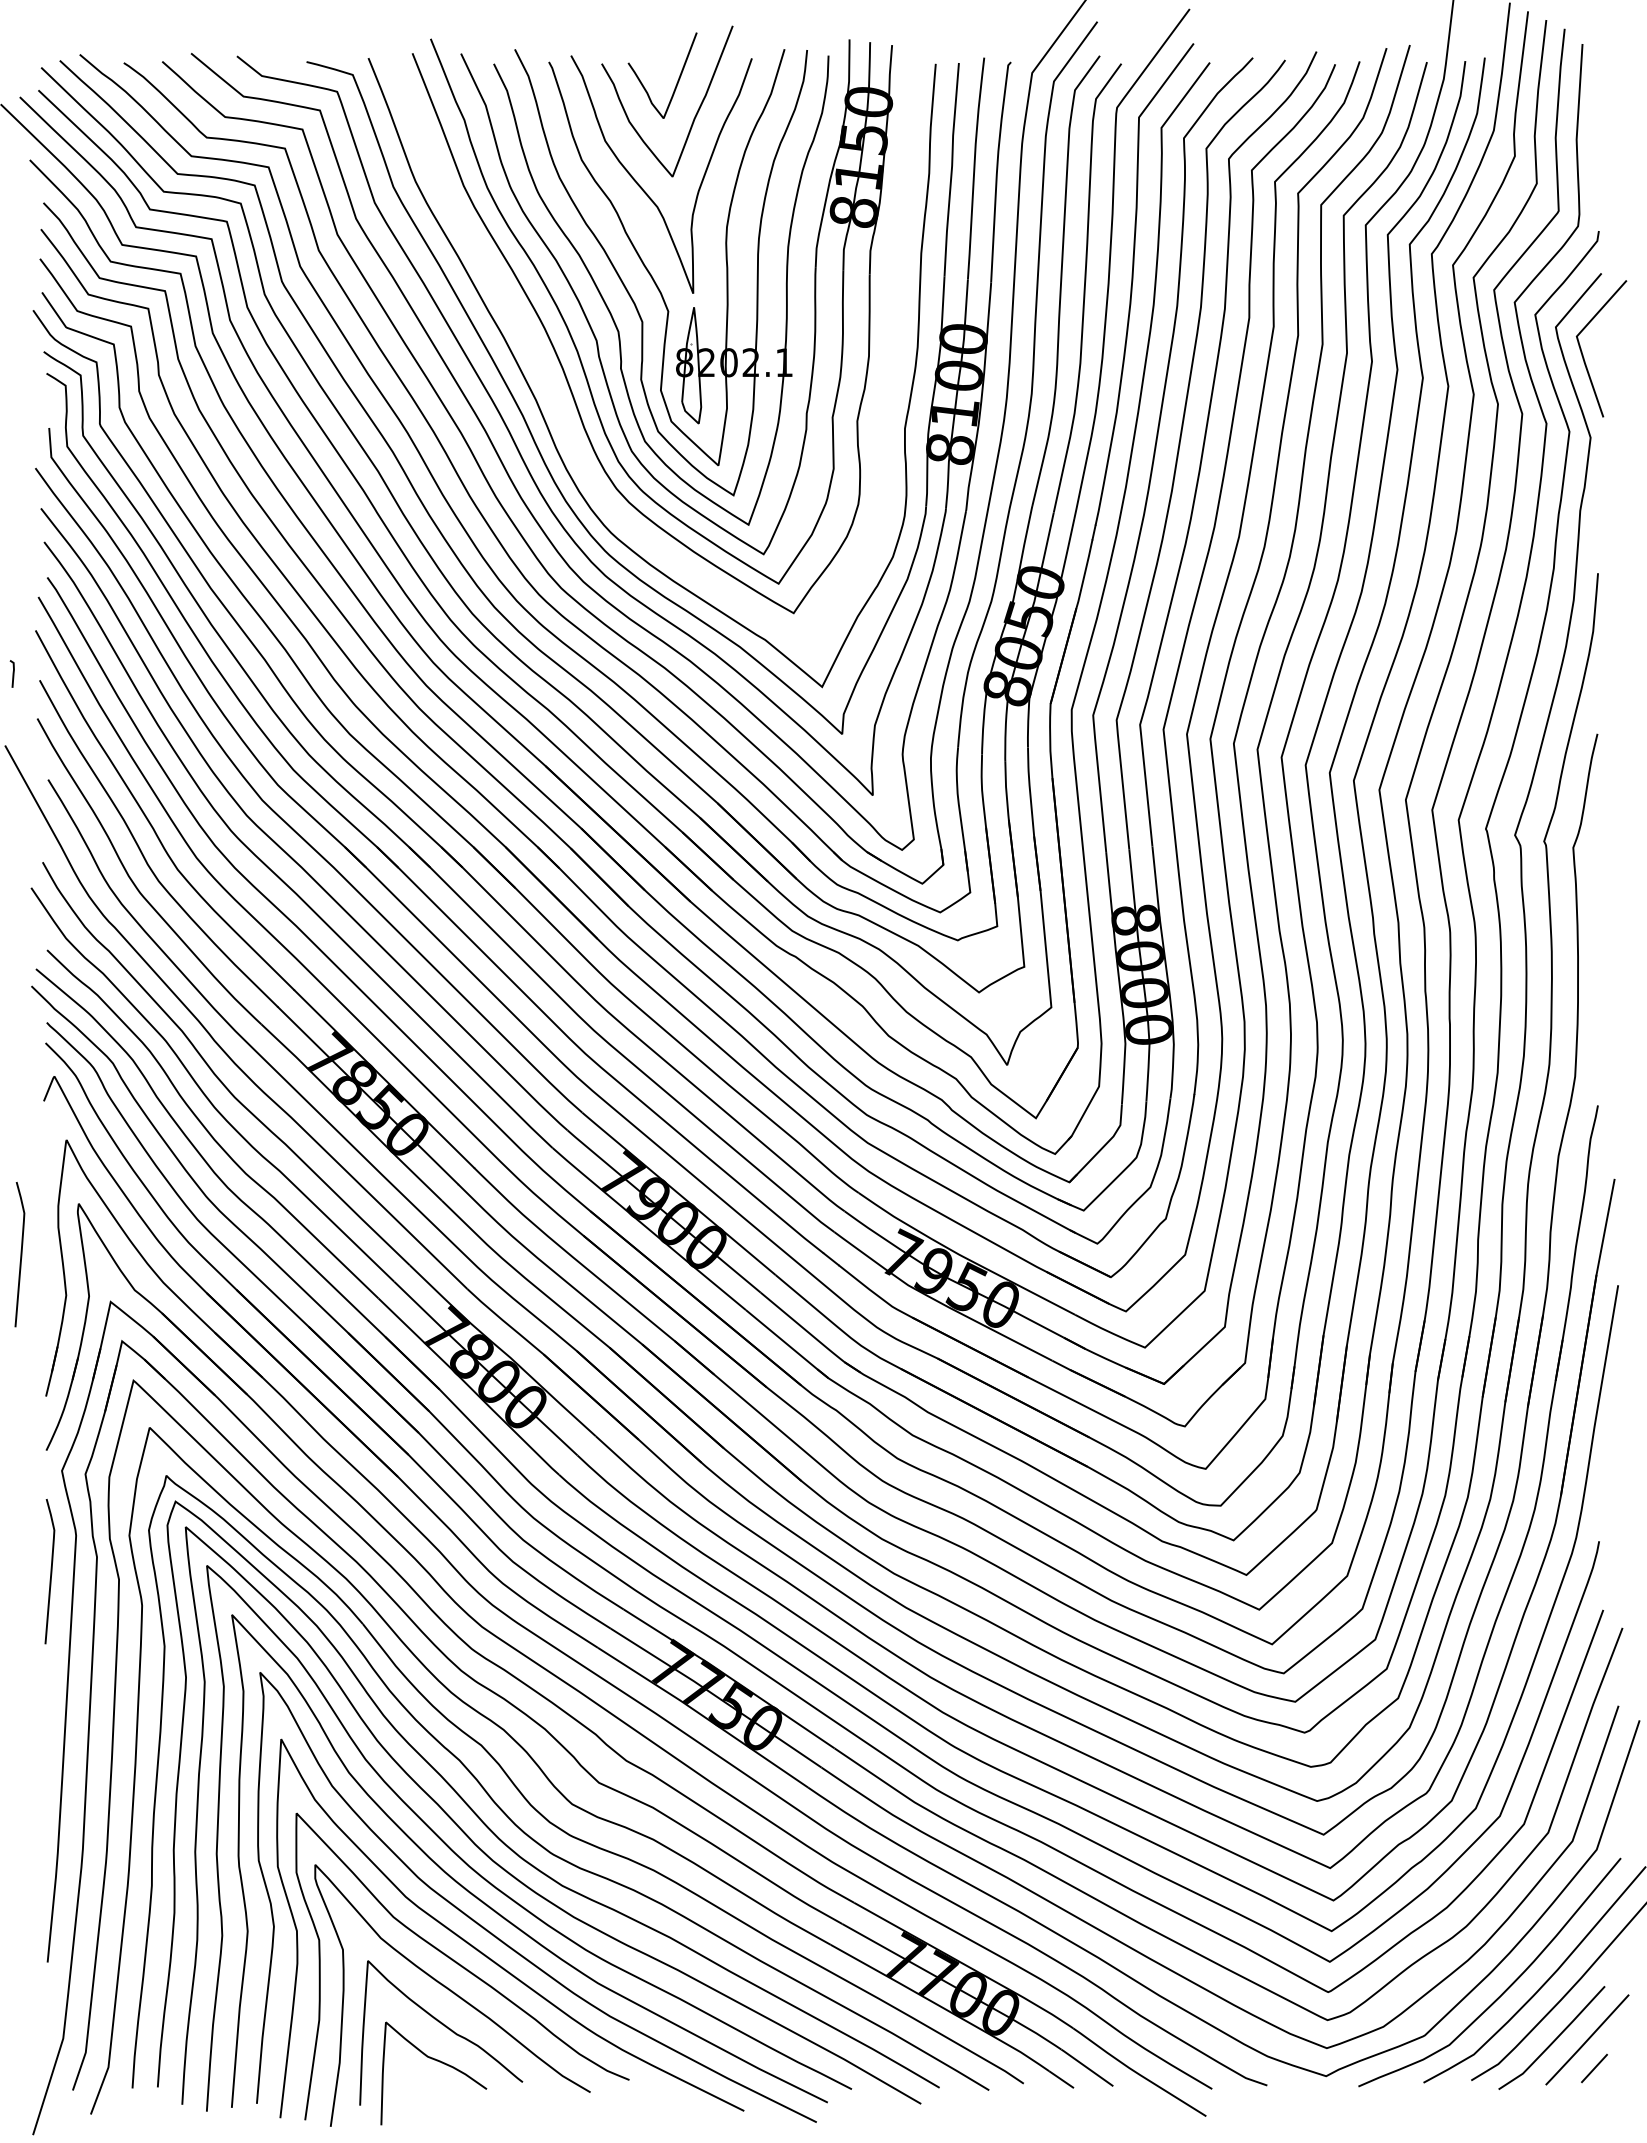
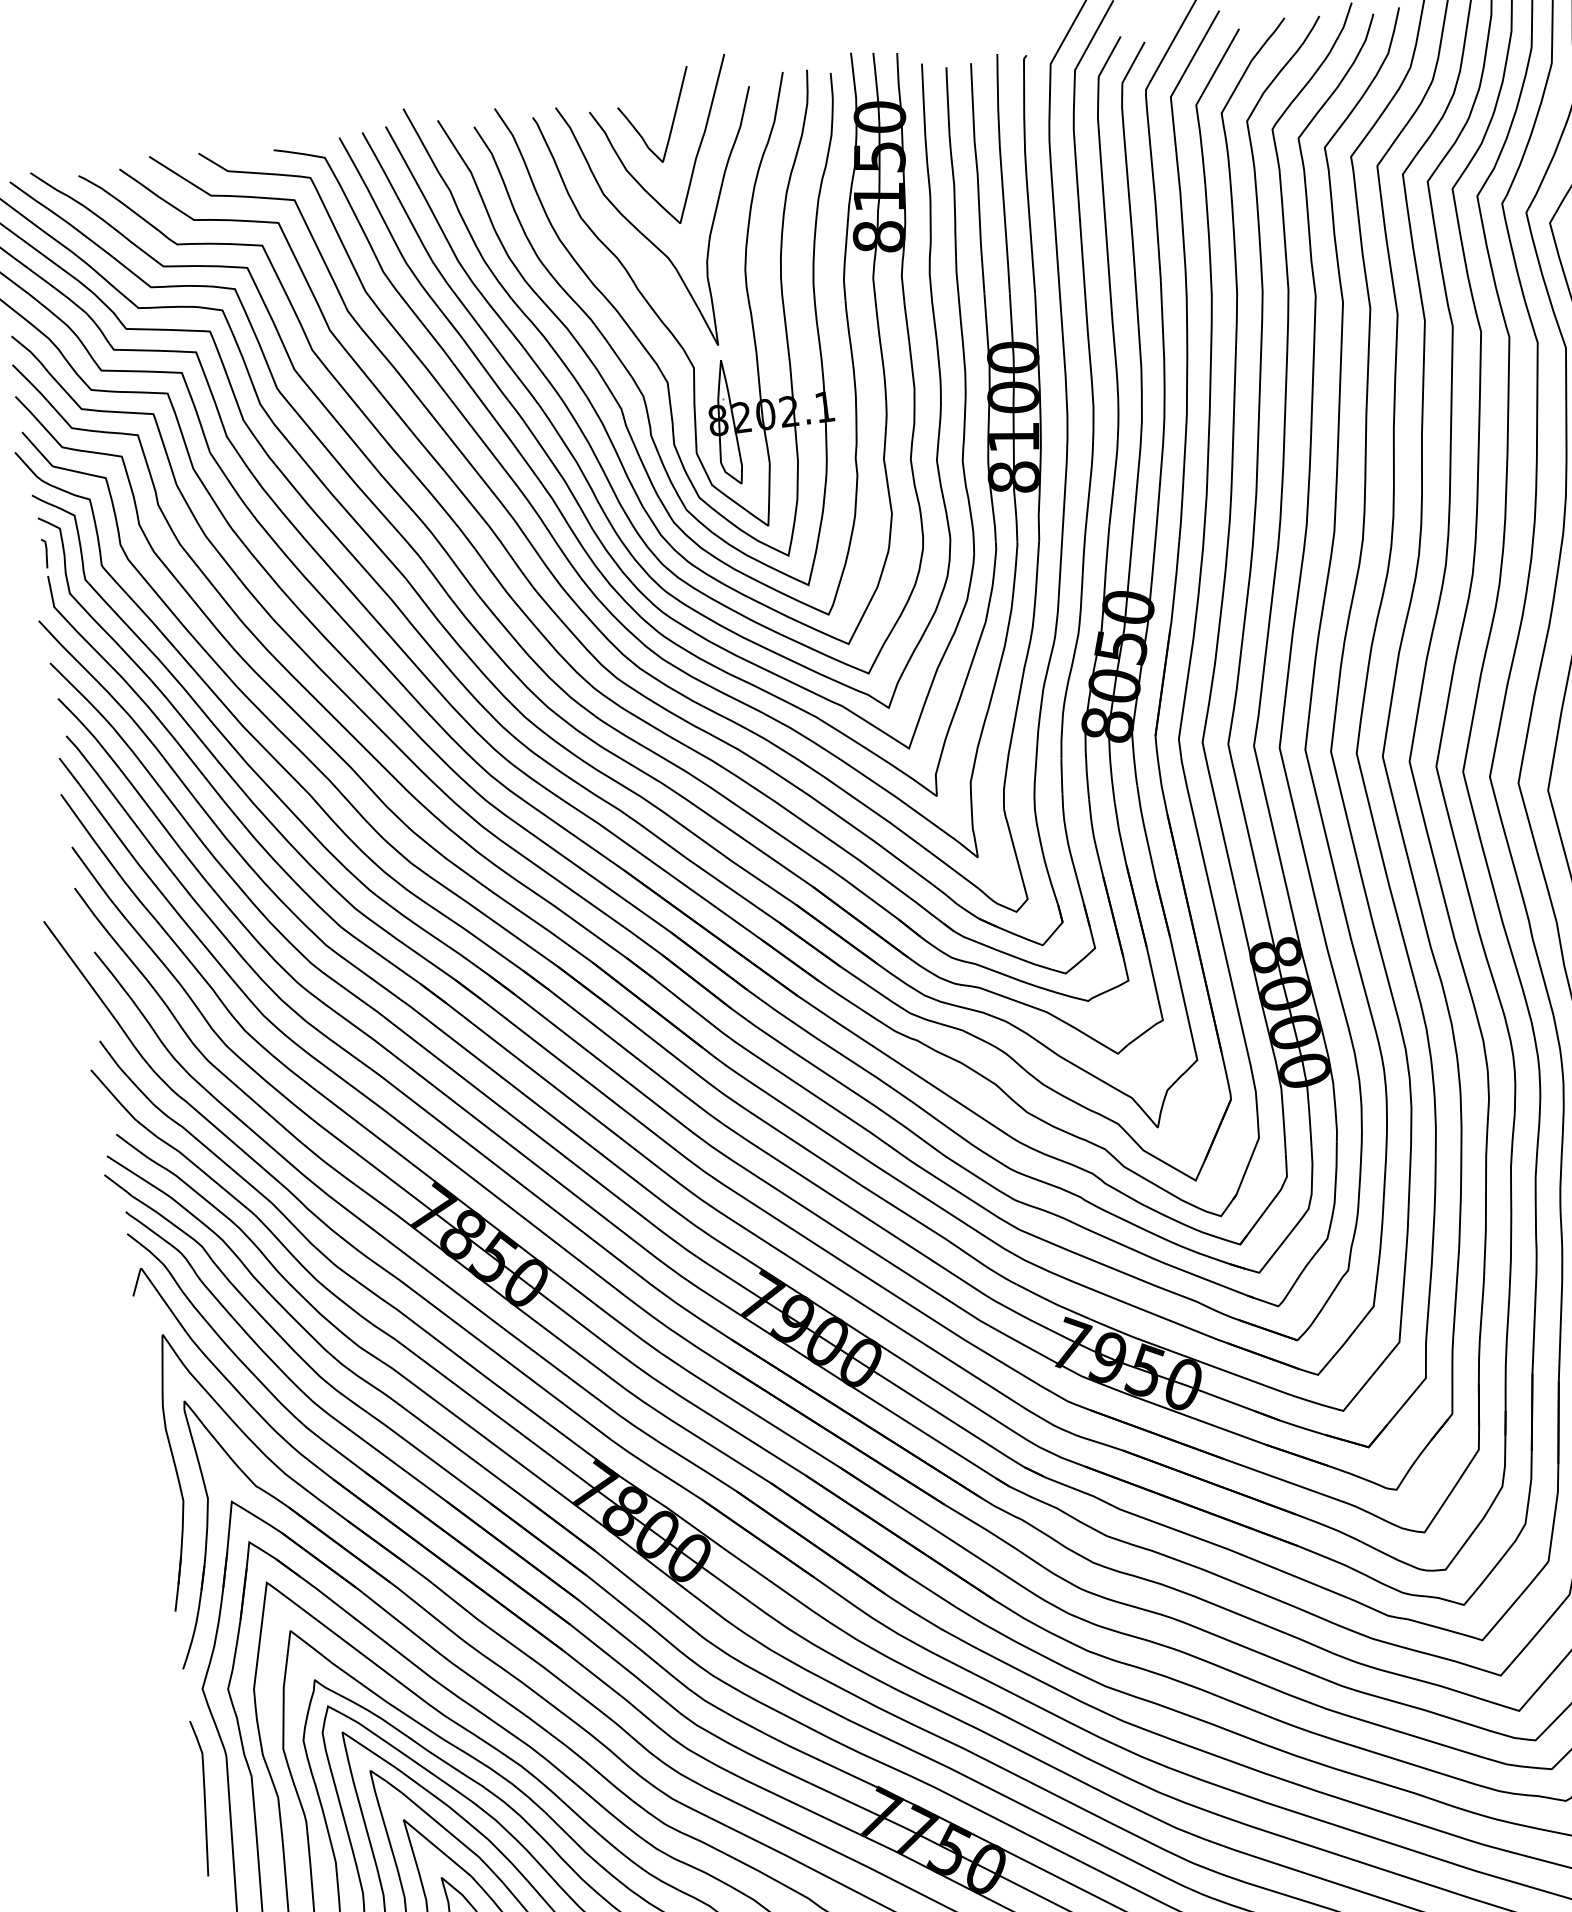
curve: (553, 391) -> (582, 469), added
line: (12, 673) -> (45, 553), moved
curve: (20, 1254) -> (128, 1463), removed

